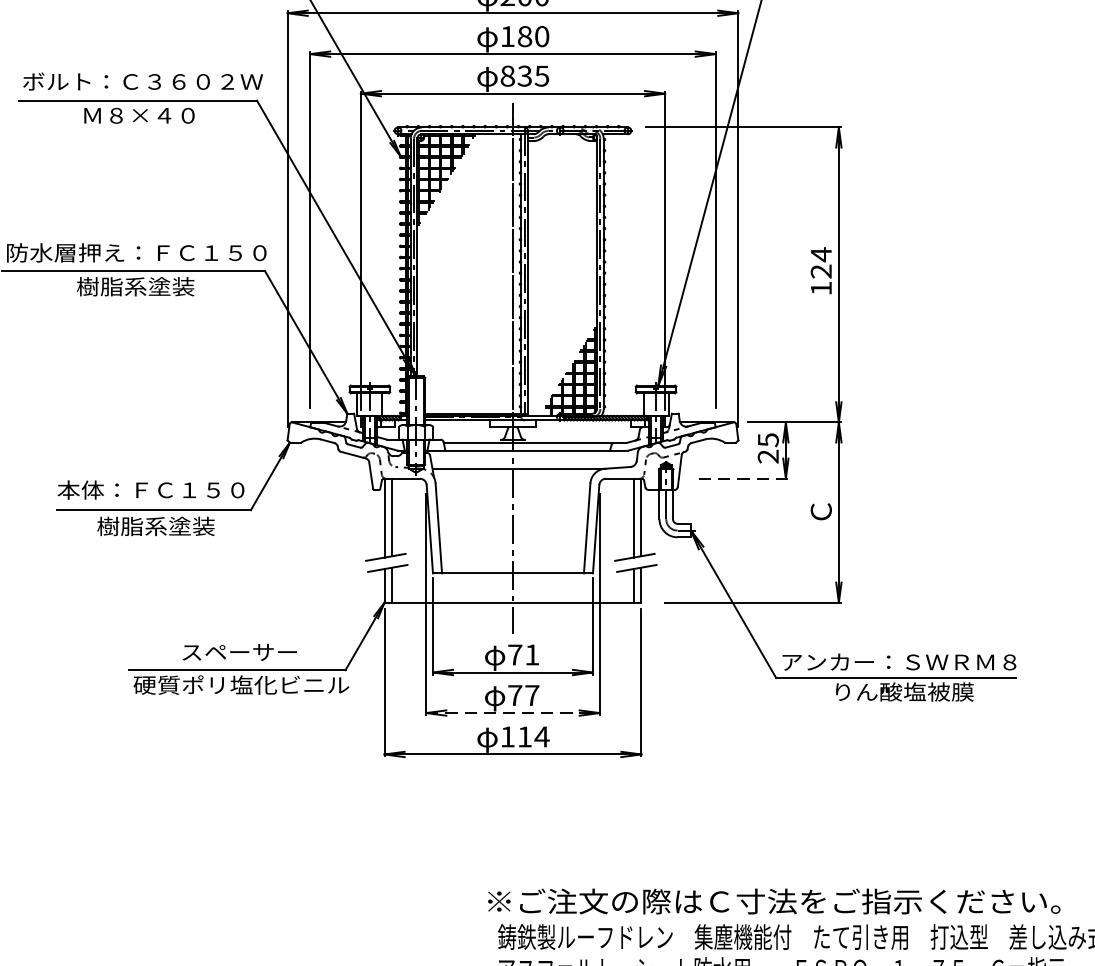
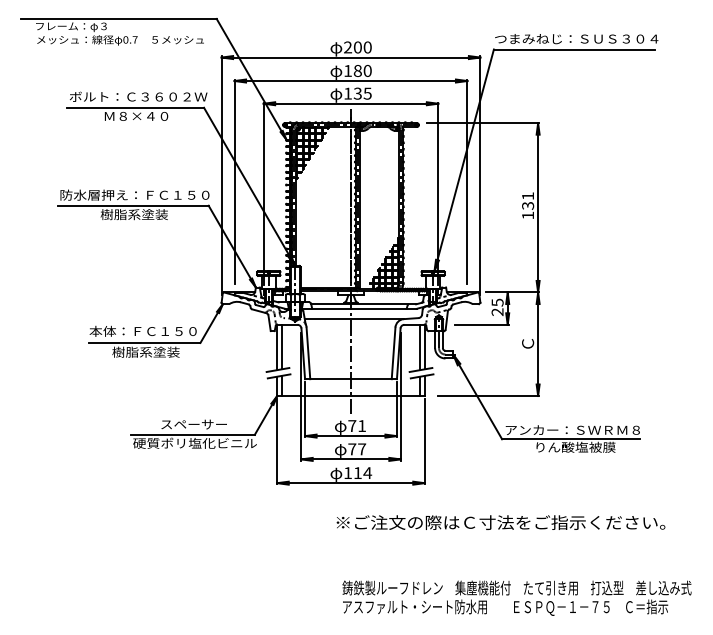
text: (508, 75) -> (348, 93), 835 -> 135
text: (822, 262) -> (528, 200), 124 -> 131
line: (740, 478) -> (481, 324), dashed -> solid
line: (513, 713) -> (351, 459), dashed -> solid
text: (773, 901) -> (500, 522), moved

